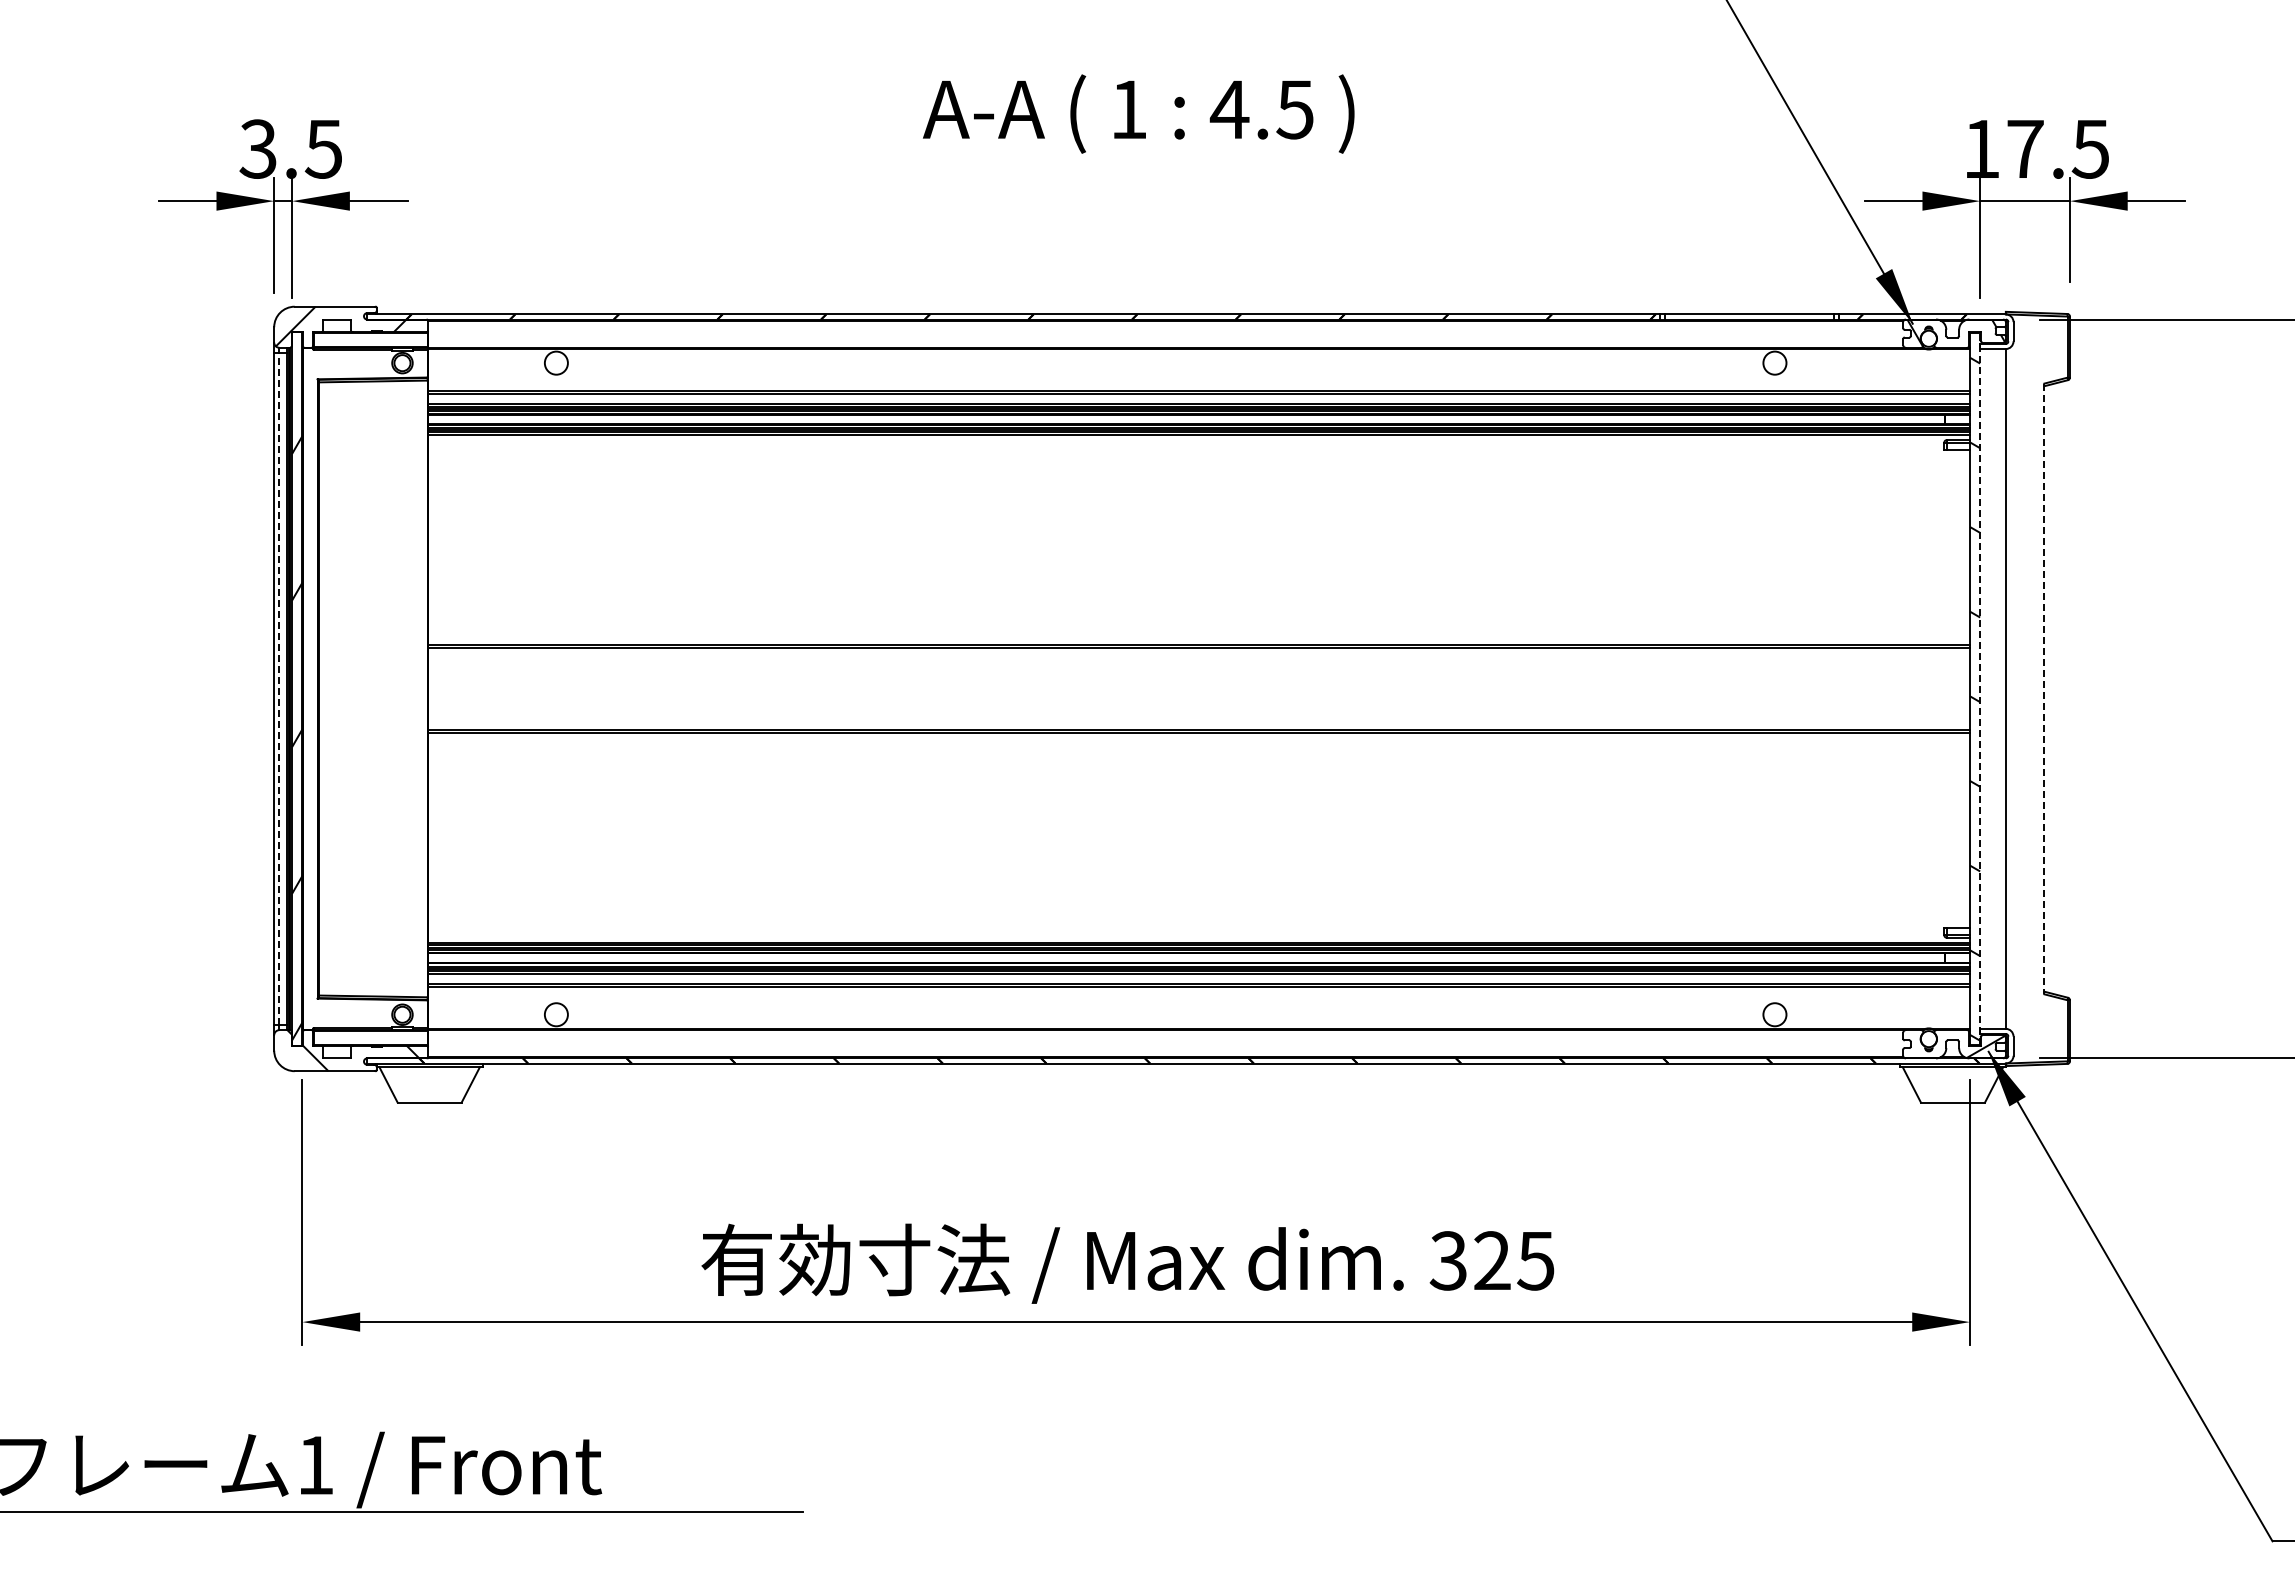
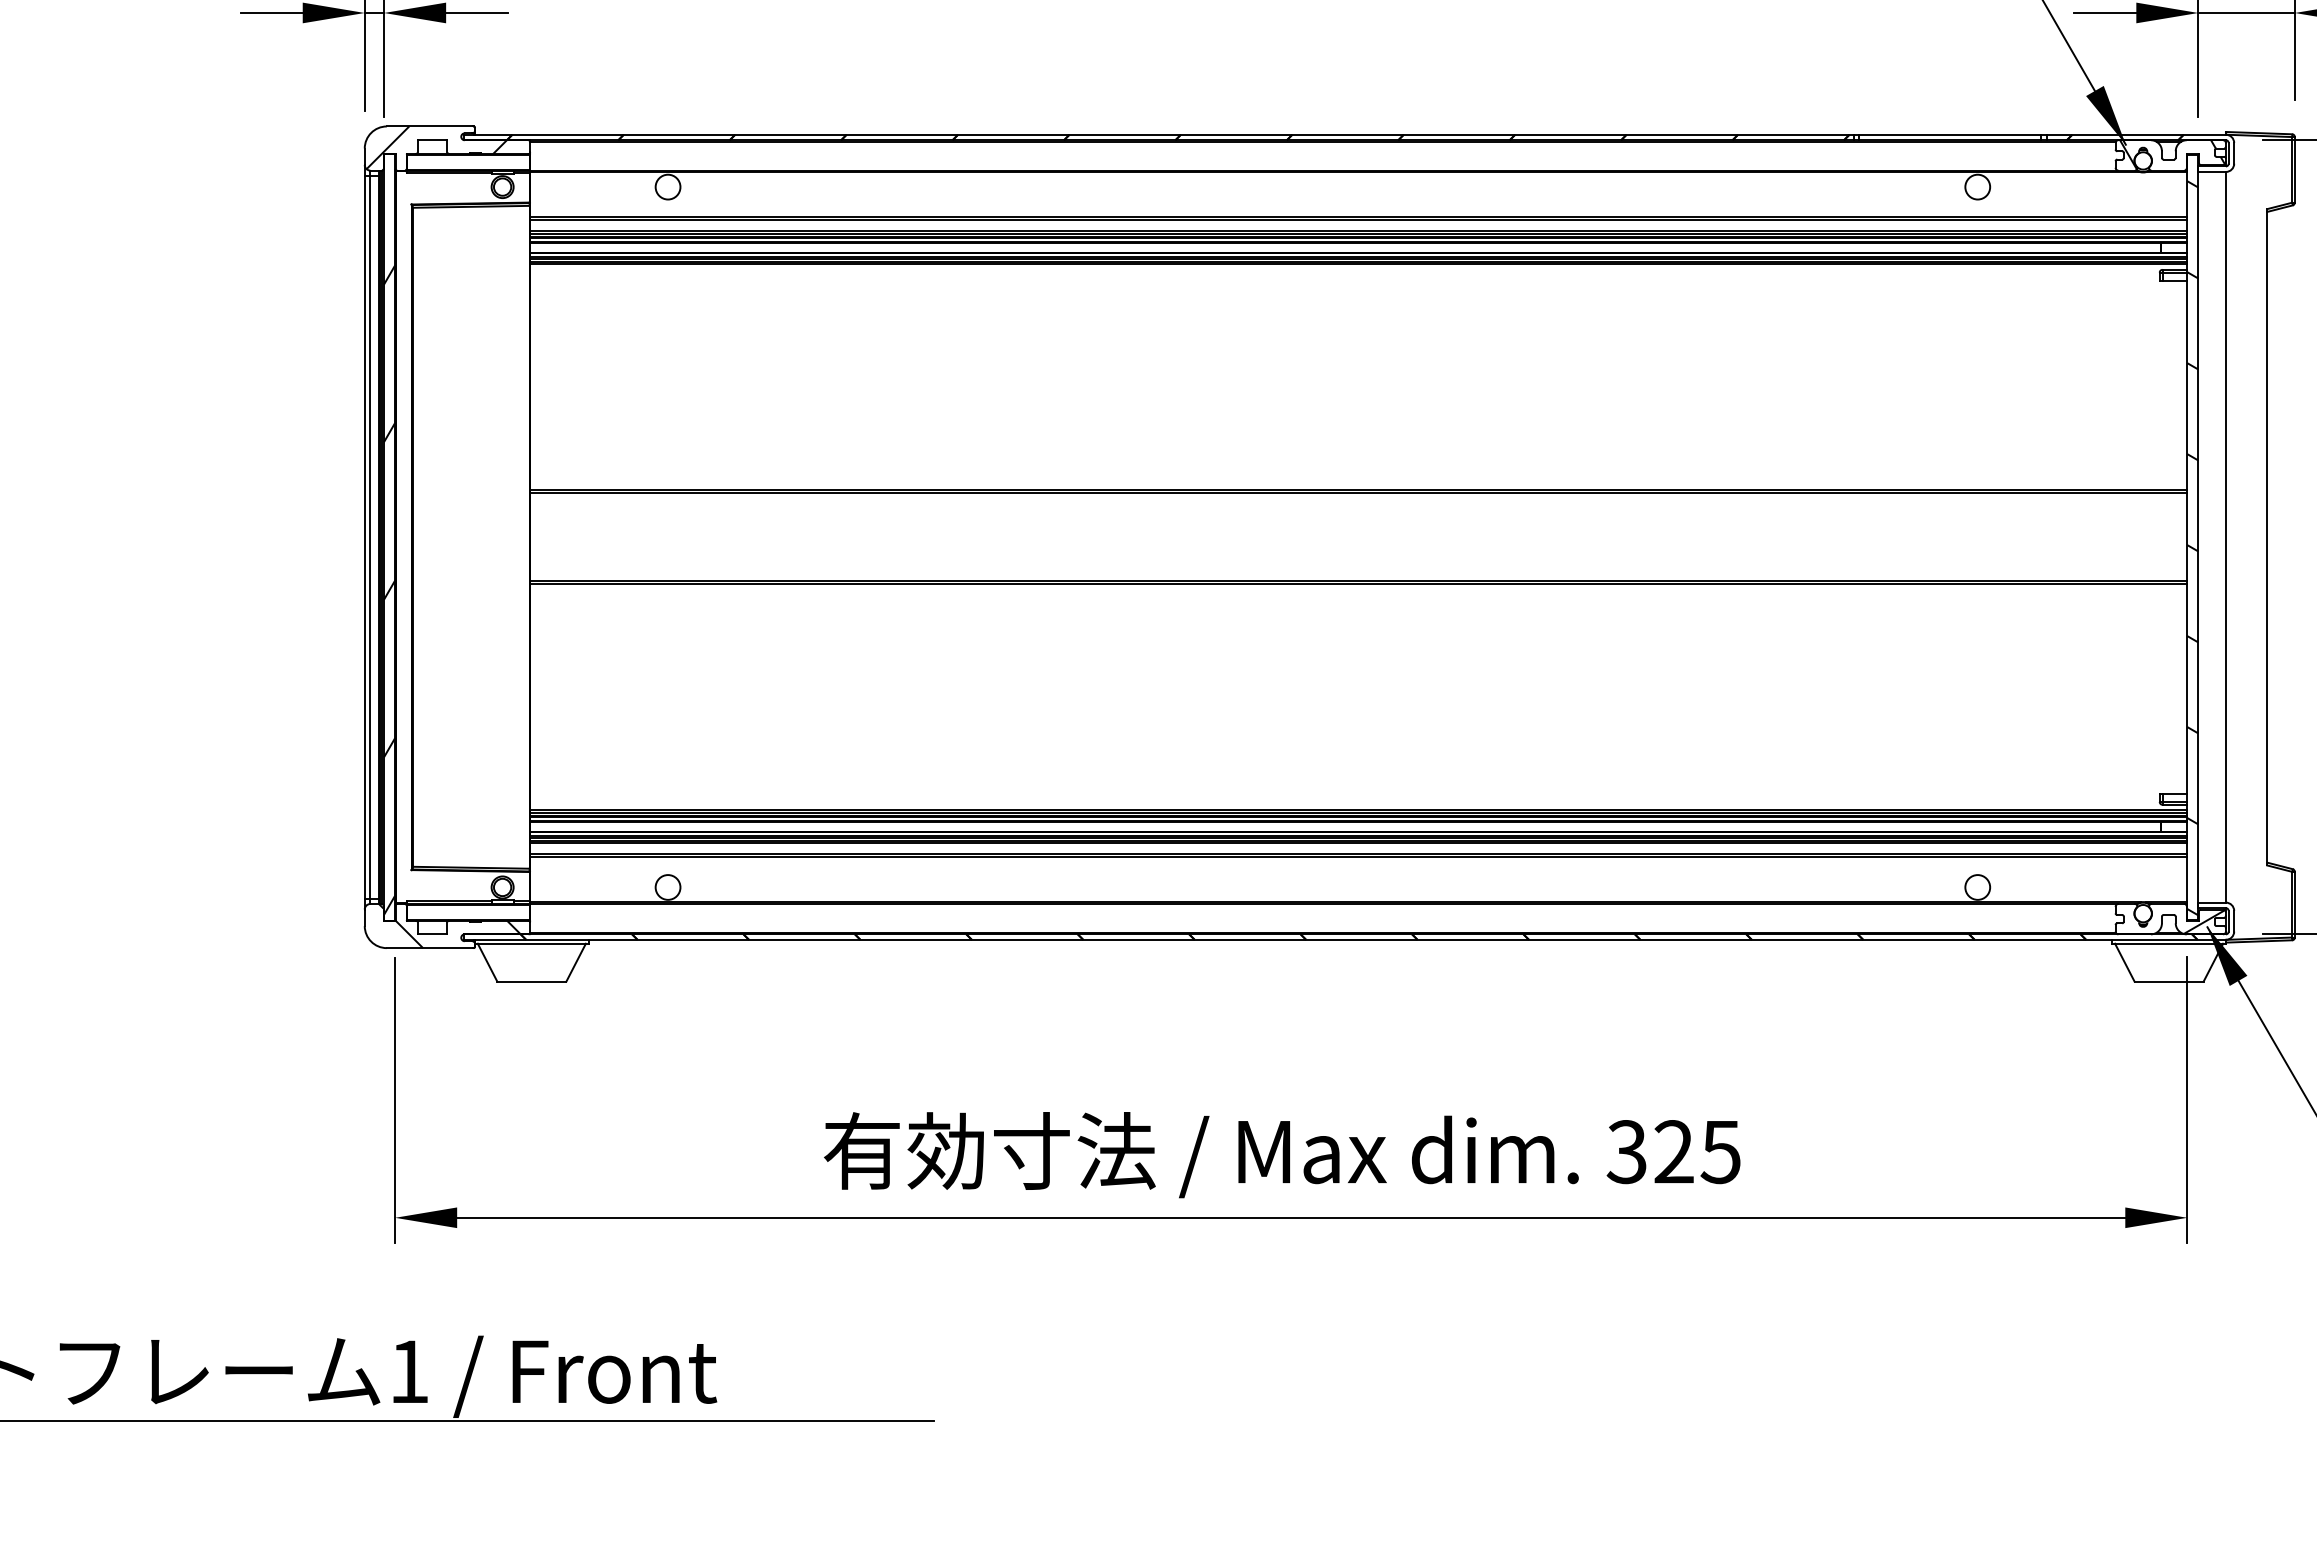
line: (279, 688) -> (370, 536), dashed -> solid
line: (1980, 688) -> (2198, 536), dashed -> solid
line: (2044, 689) -> (2267, 537), dashed -> solid

